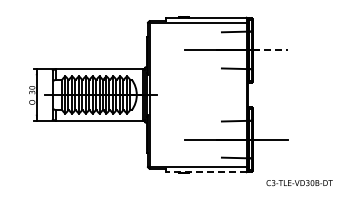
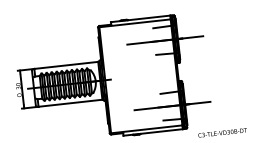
line: (271, 50) -> (191, 37), dashed -> solid
line: (205, 172) -> (152, 132), dashed -> solid

